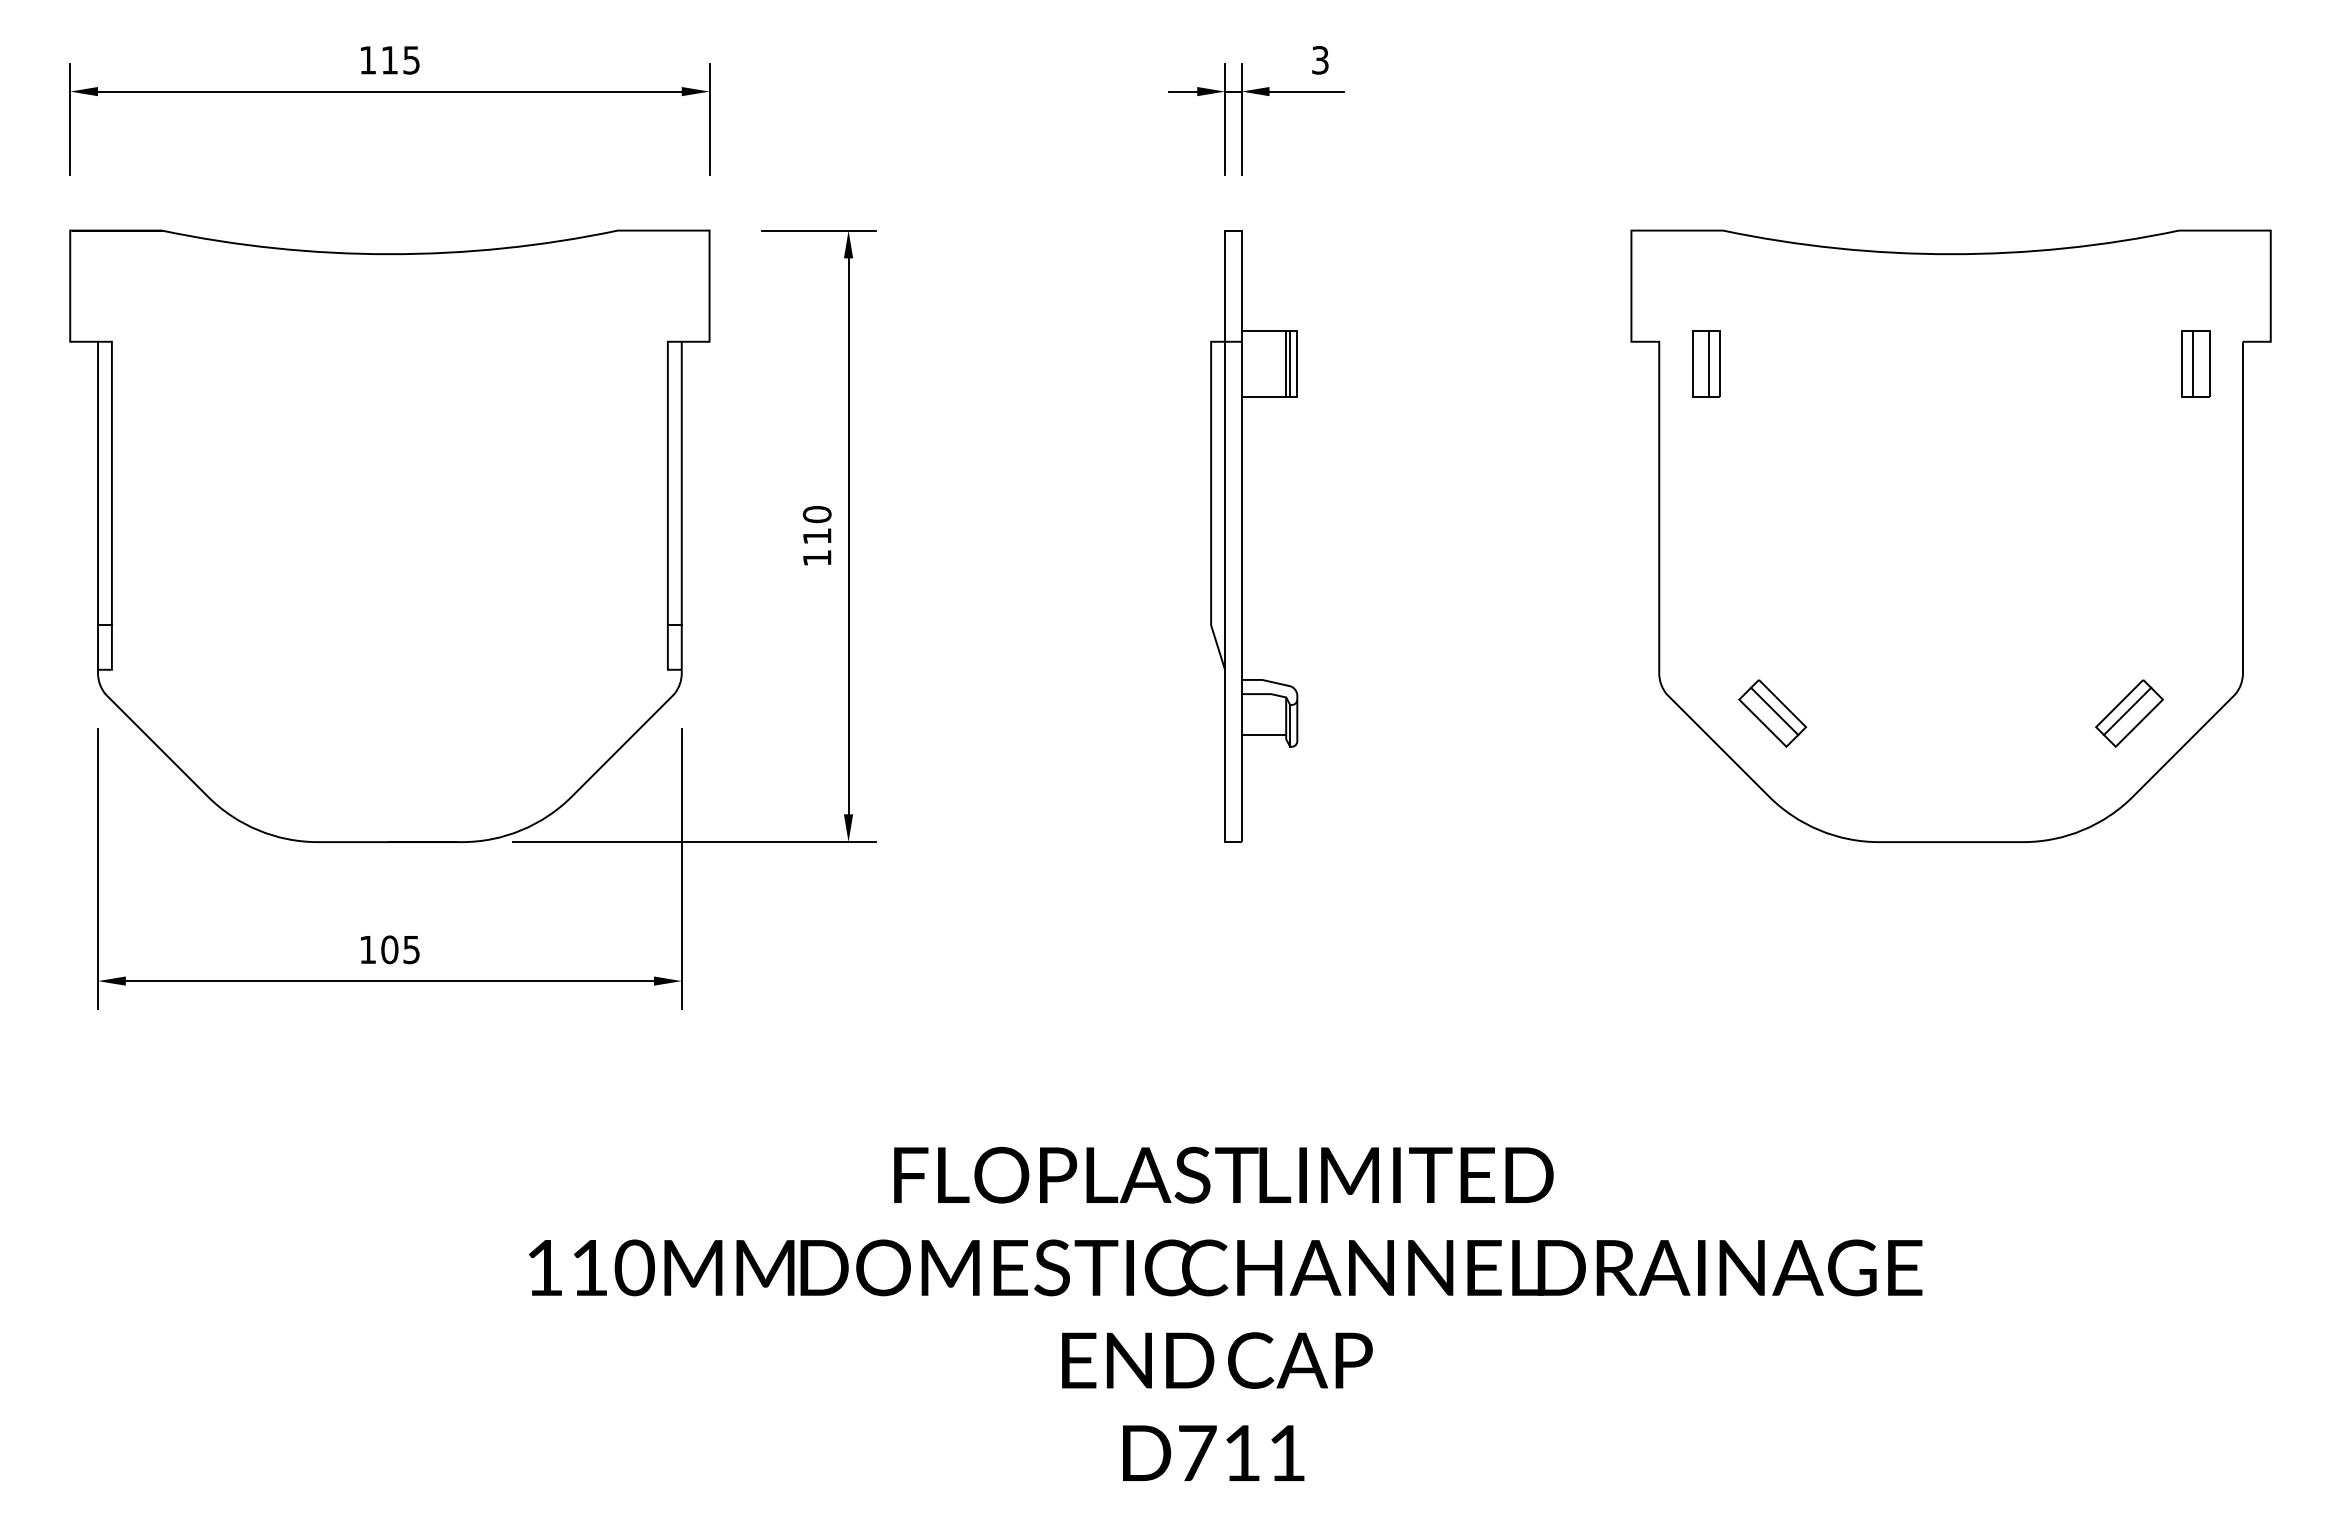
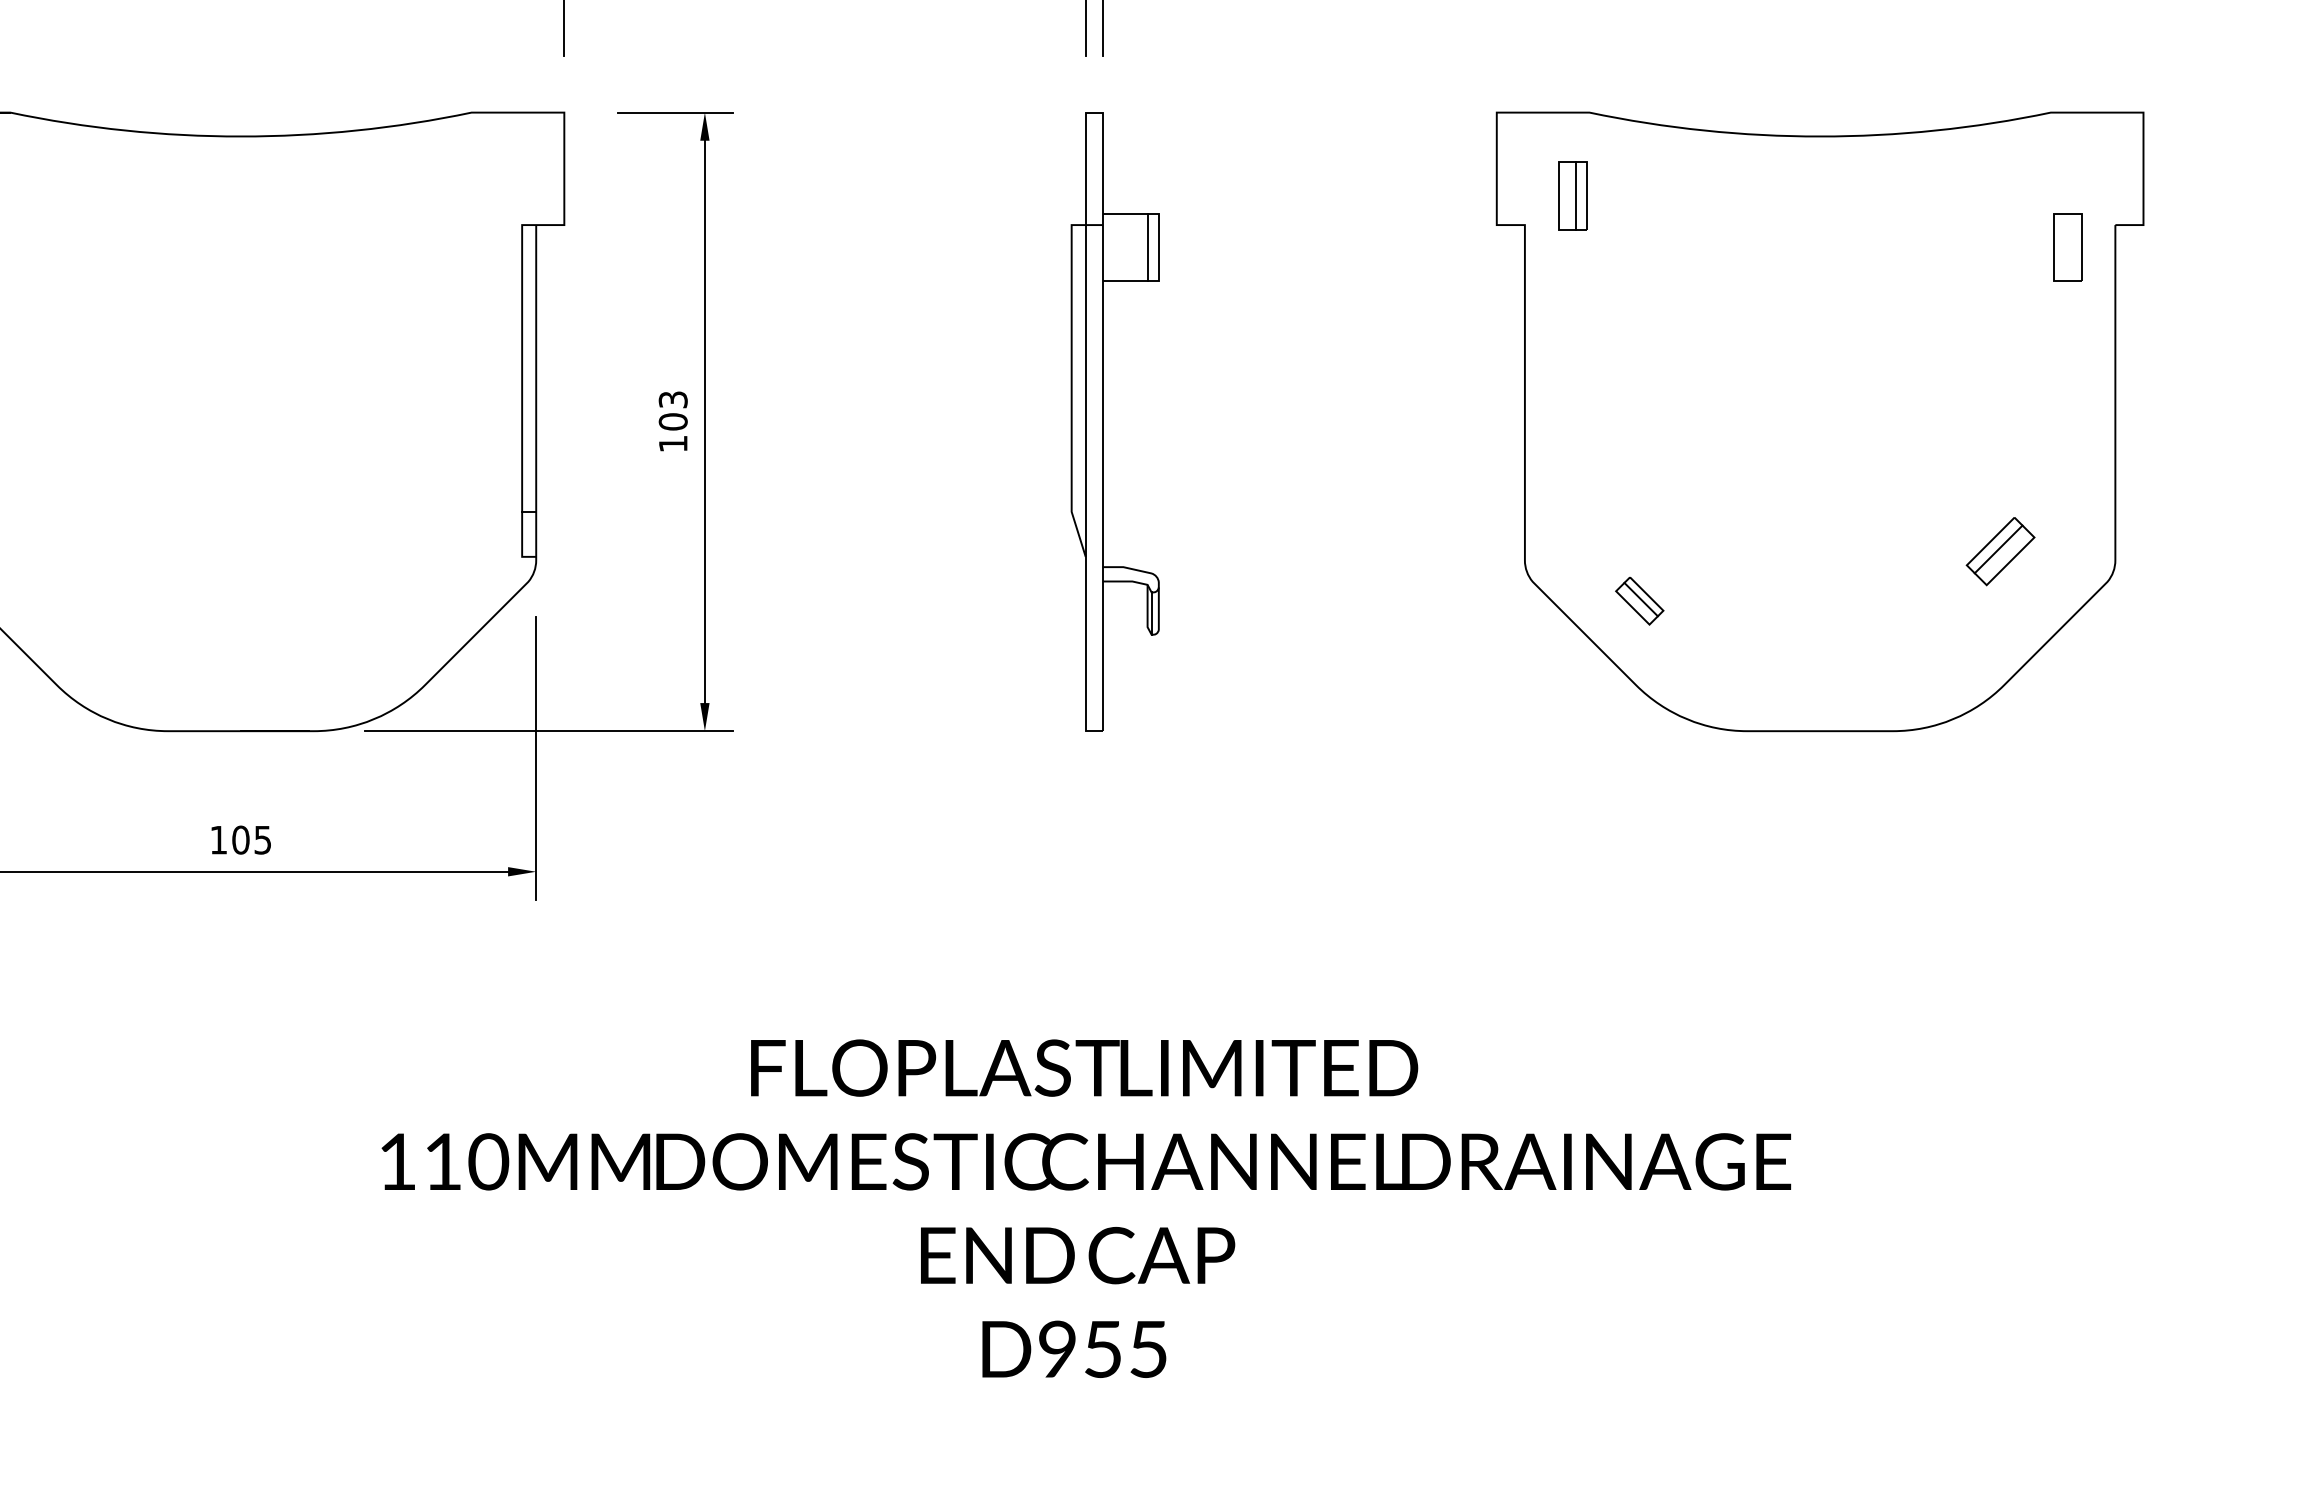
line: (1290, 363) -> (1151, 247), removed
part: (1706, 363) -> (1572, 195), moved
line: (2192, 363) -> (2064, 247), removed
text: (816, 525) -> (672, 410), 110 -> 103
part: (1772, 713) -> (1639, 601), size x0.7
part: (2129, 713) -> (2000, 551), moved
line: (1263, 735) -> (1124, 623), removed
text: (1241, 1452) -> (1102, 1348), D711 -> D955

